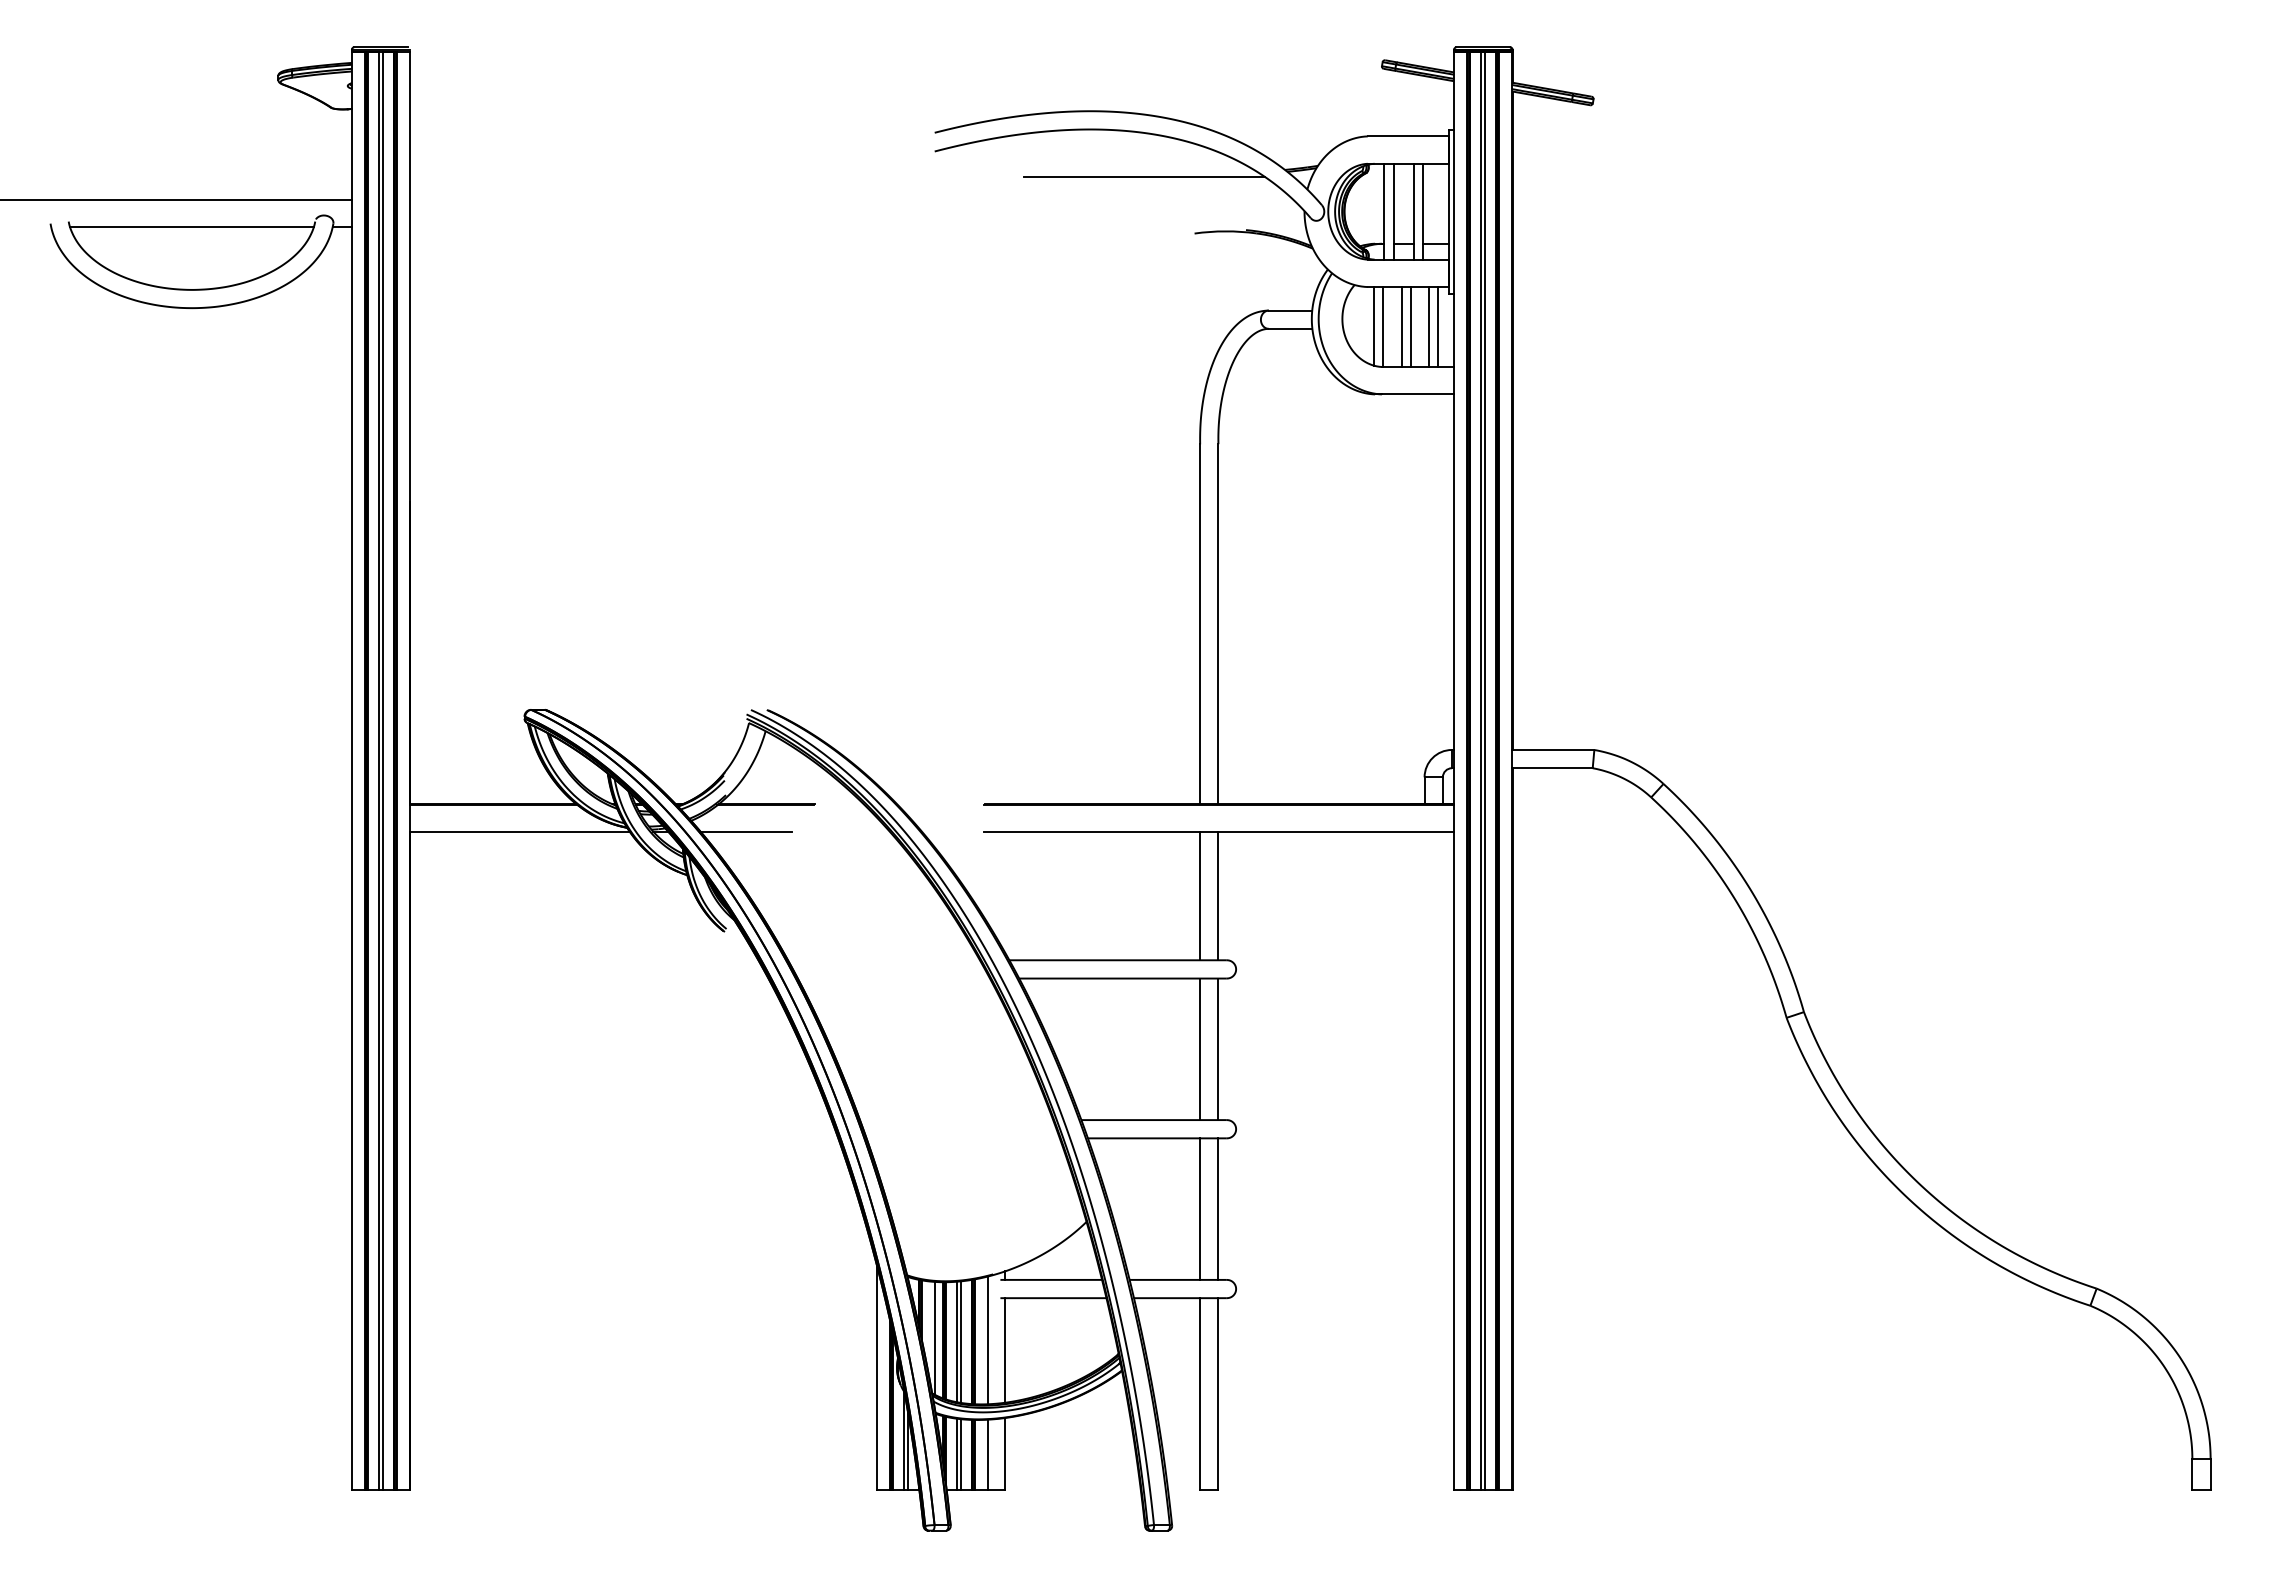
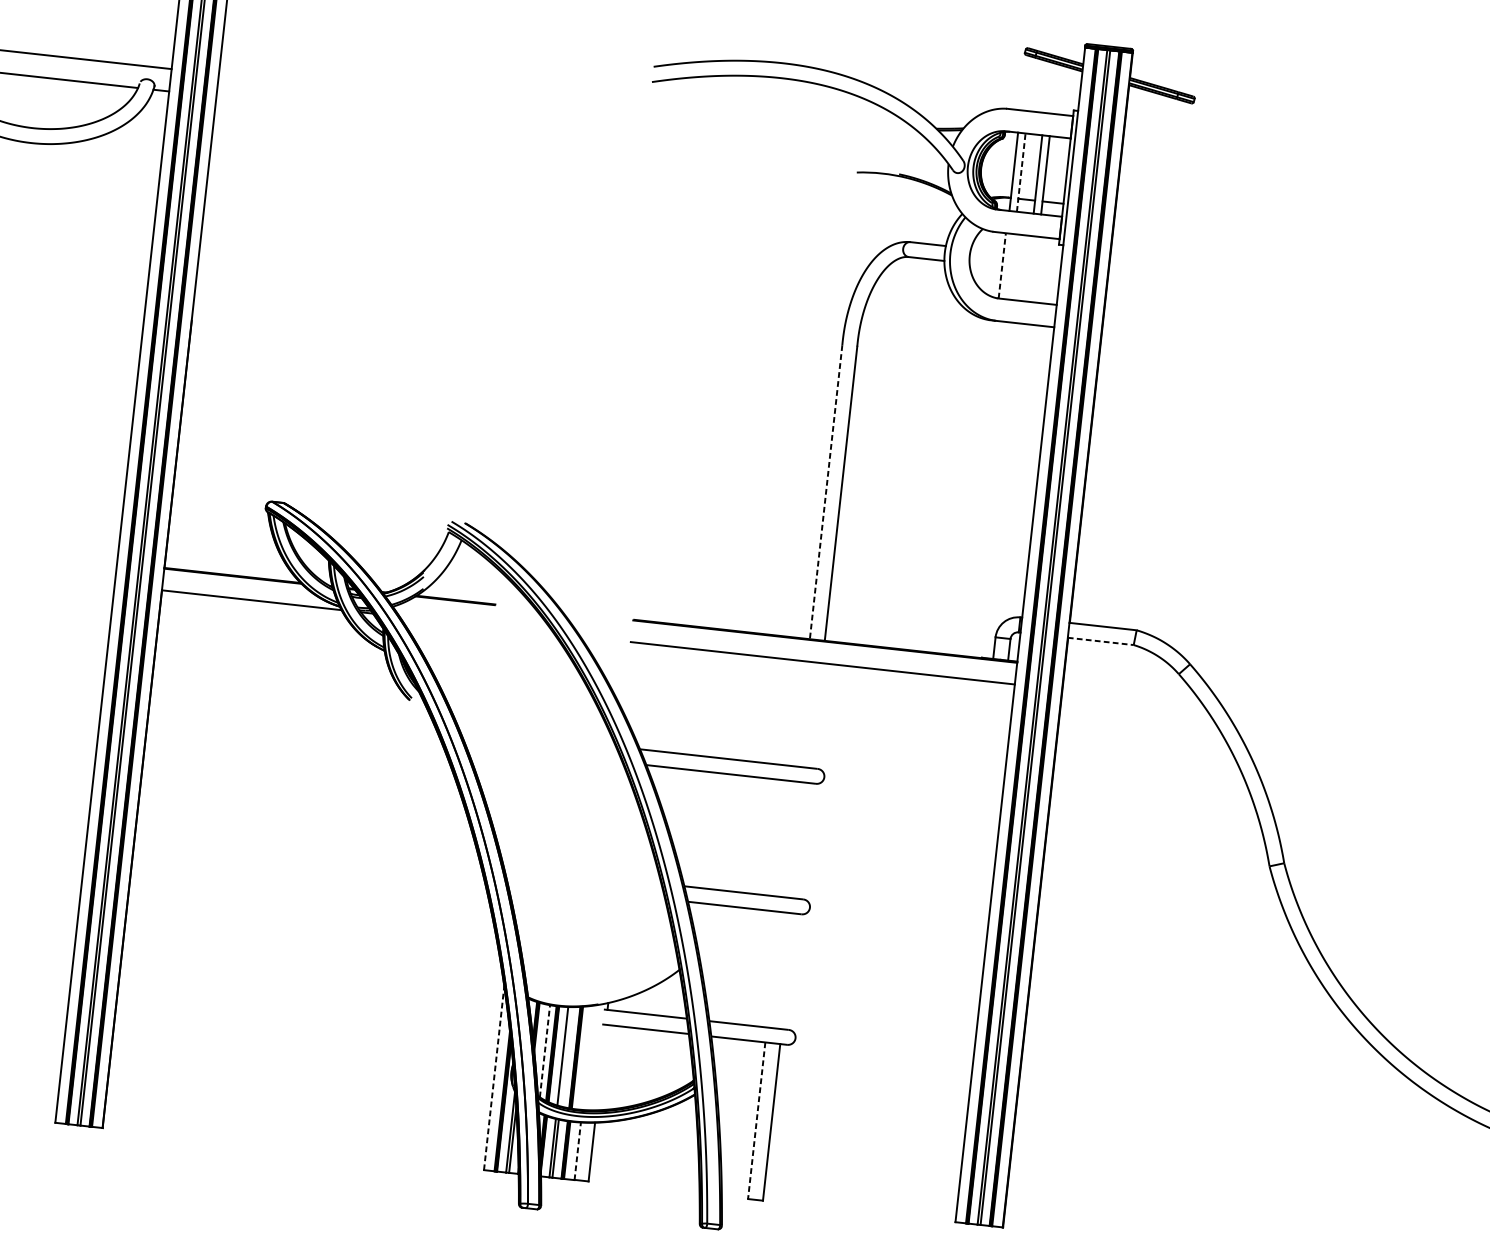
line: (1143, 176) -> (820, 121), removed
line: (1393, 211) -> (1021, 172), solid -> dashed
line: (1373, 326) -> (994, 264), removed
line: (1383, 327) -> (1002, 266), solid -> dashed
line: (1401, 327) -> (1017, 267), removed
line: (1410, 327) -> (1024, 268), removed
line: (1429, 327) -> (1040, 270), removed
line: (1438, 327) -> (1047, 271), removed
line: (1200, 624) -> (826, 492), solid -> dashed
line: (1552, 768) -> (1100, 641), solid -> dashed
line: (746, 831) -> (436, 620), removed
line: (1200, 895) -> (801, 713), removed
line: (1218, 895) -> (816, 715), removed
line: (1200, 1049) -> (788, 839), removed
line: (1218, 1049) -> (802, 841), removed
line: (1200, 1208) -> (773, 969), removed
line: (1218, 1208) -> (788, 970), removed
line: (934, 1337) -> (544, 1050), solid -> dashed
line: (987, 1340) -> (587, 1057), removed
line: (960, 1341) -> (565, 1056), removed
line: (1004, 1350) -> (600, 1067), removed
line: (876, 1377) -> (493, 1078), solid -> dashed
line: (1200, 1394) -> (756, 1121), solid -> dashed
line: (987, 1454) -> (577, 1150), solid -> dashed

